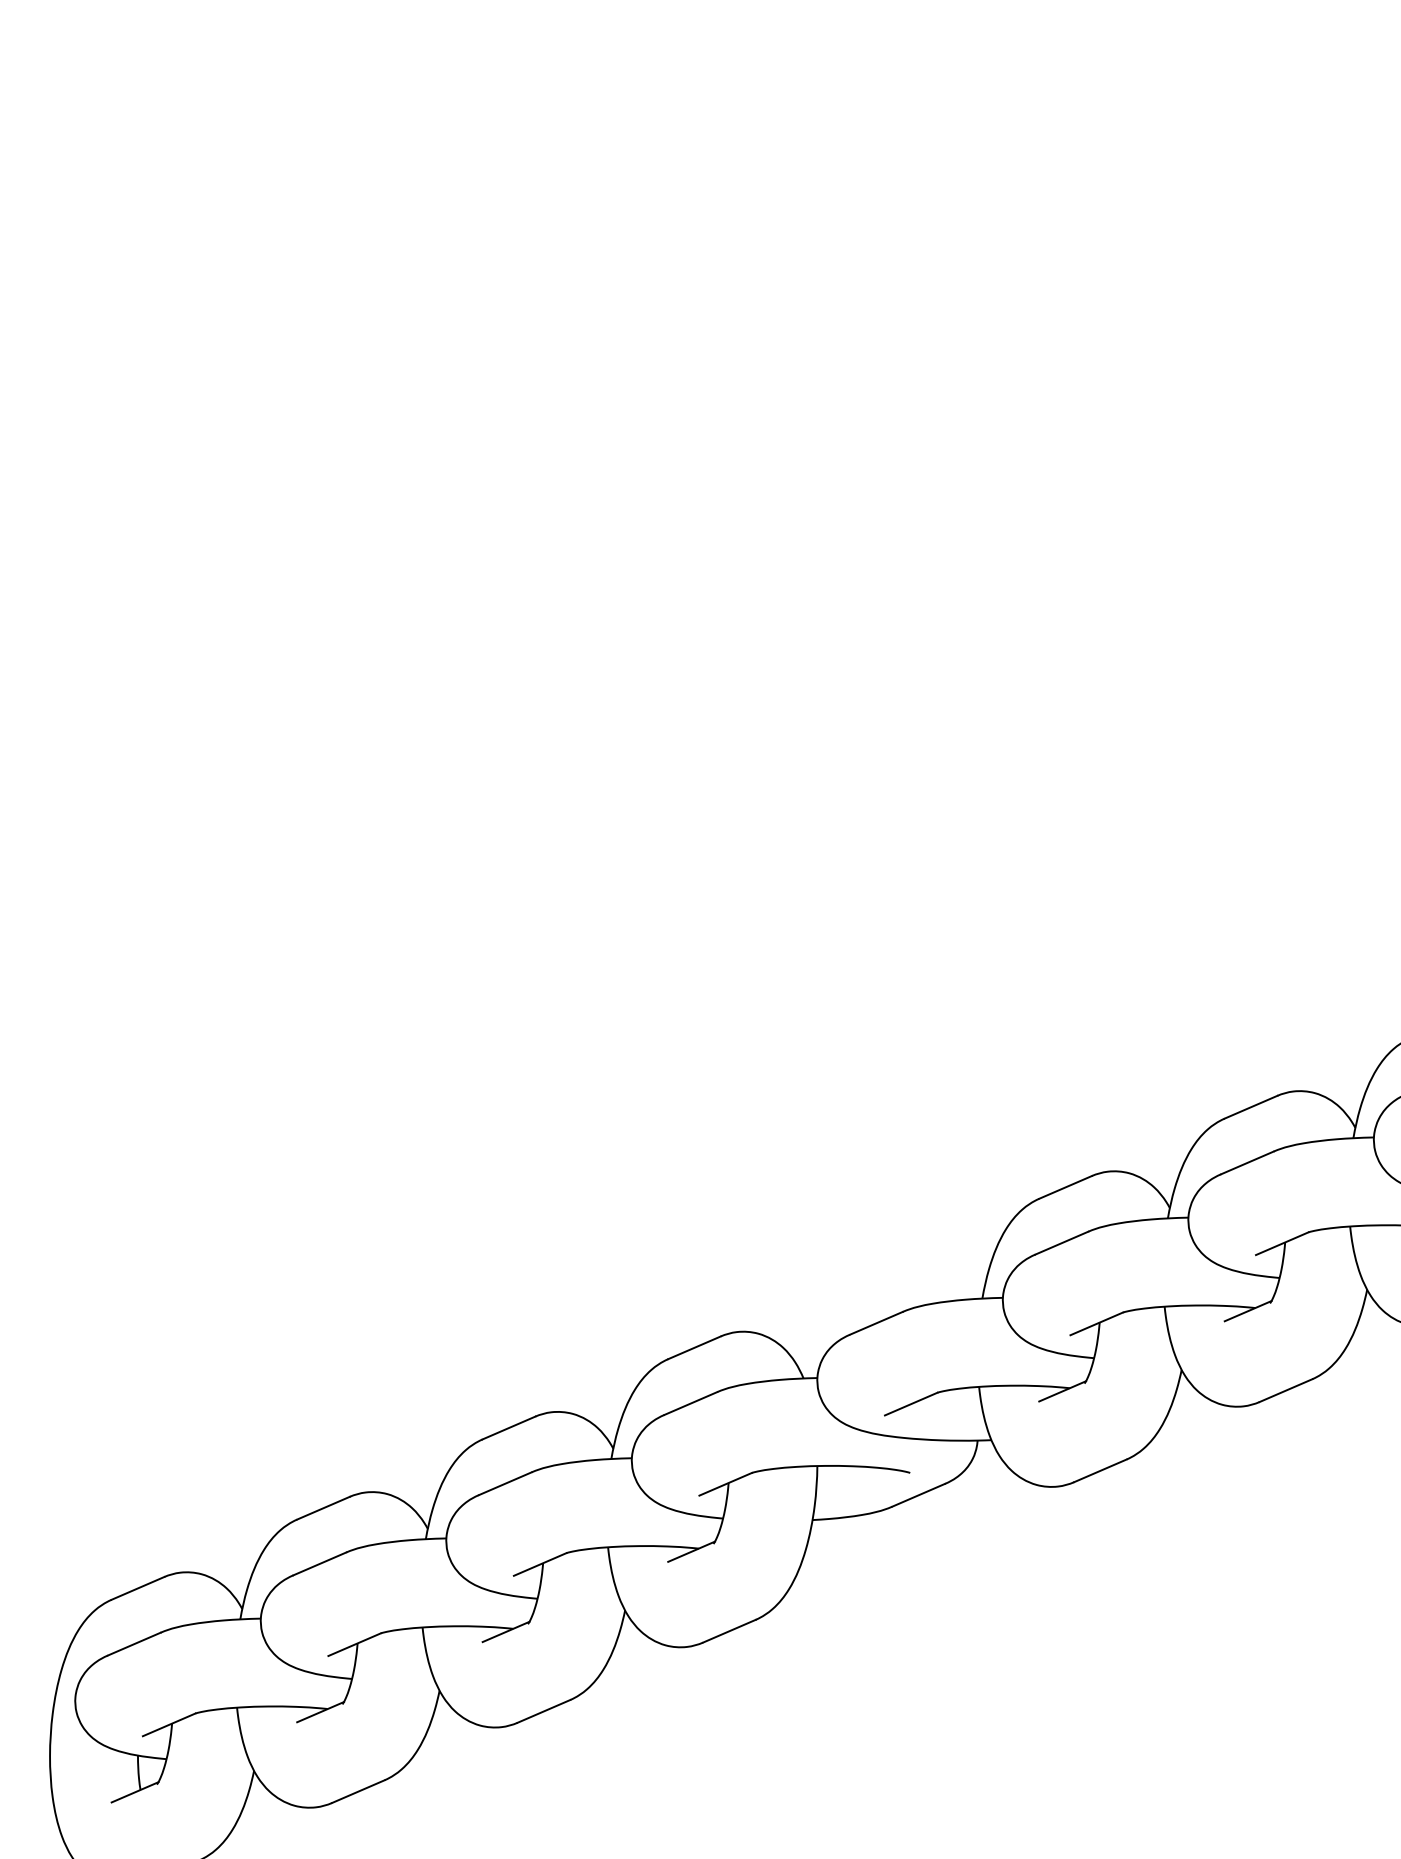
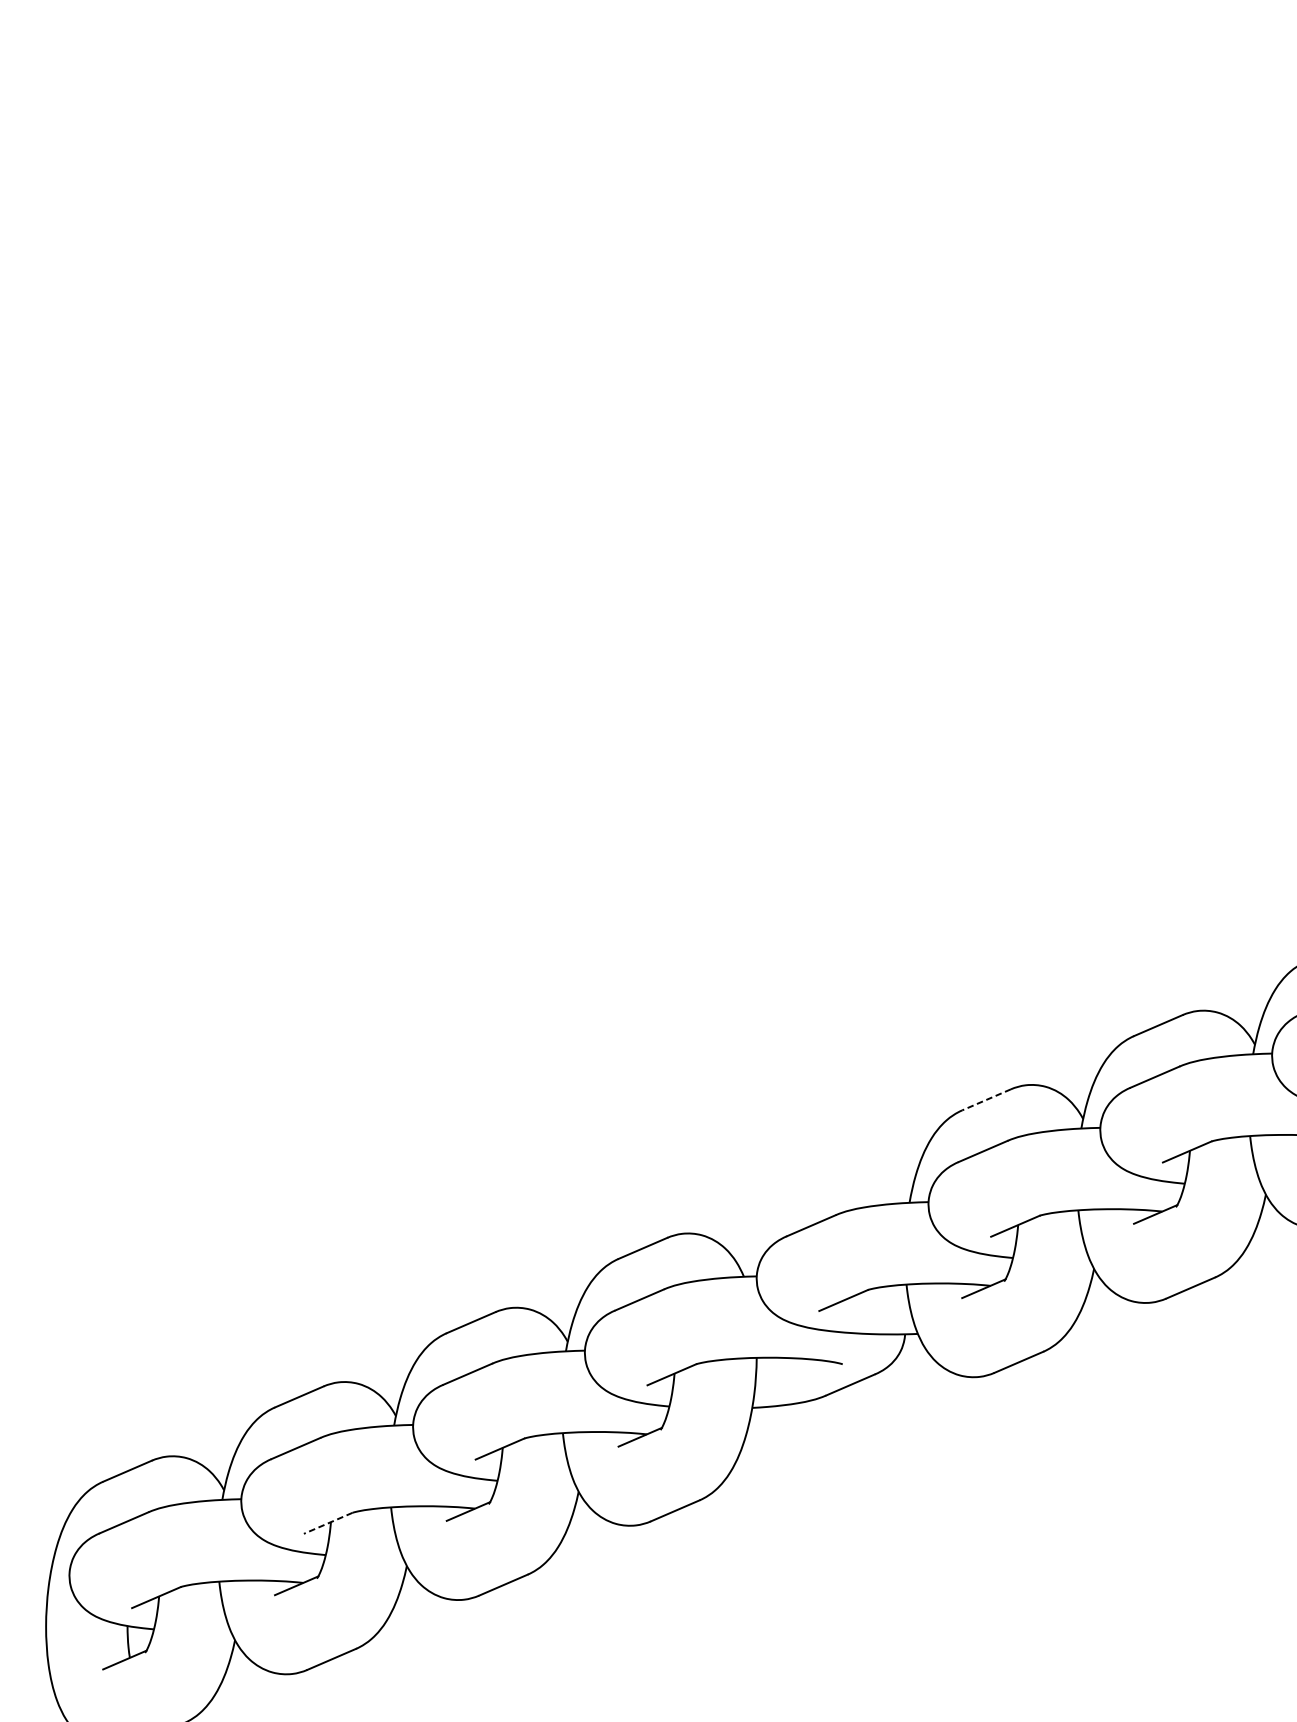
line: (1065, 1187) -> (986, 1099), solid -> dashed
line: (354, 1644) -> (328, 1523), solid -> dashed

